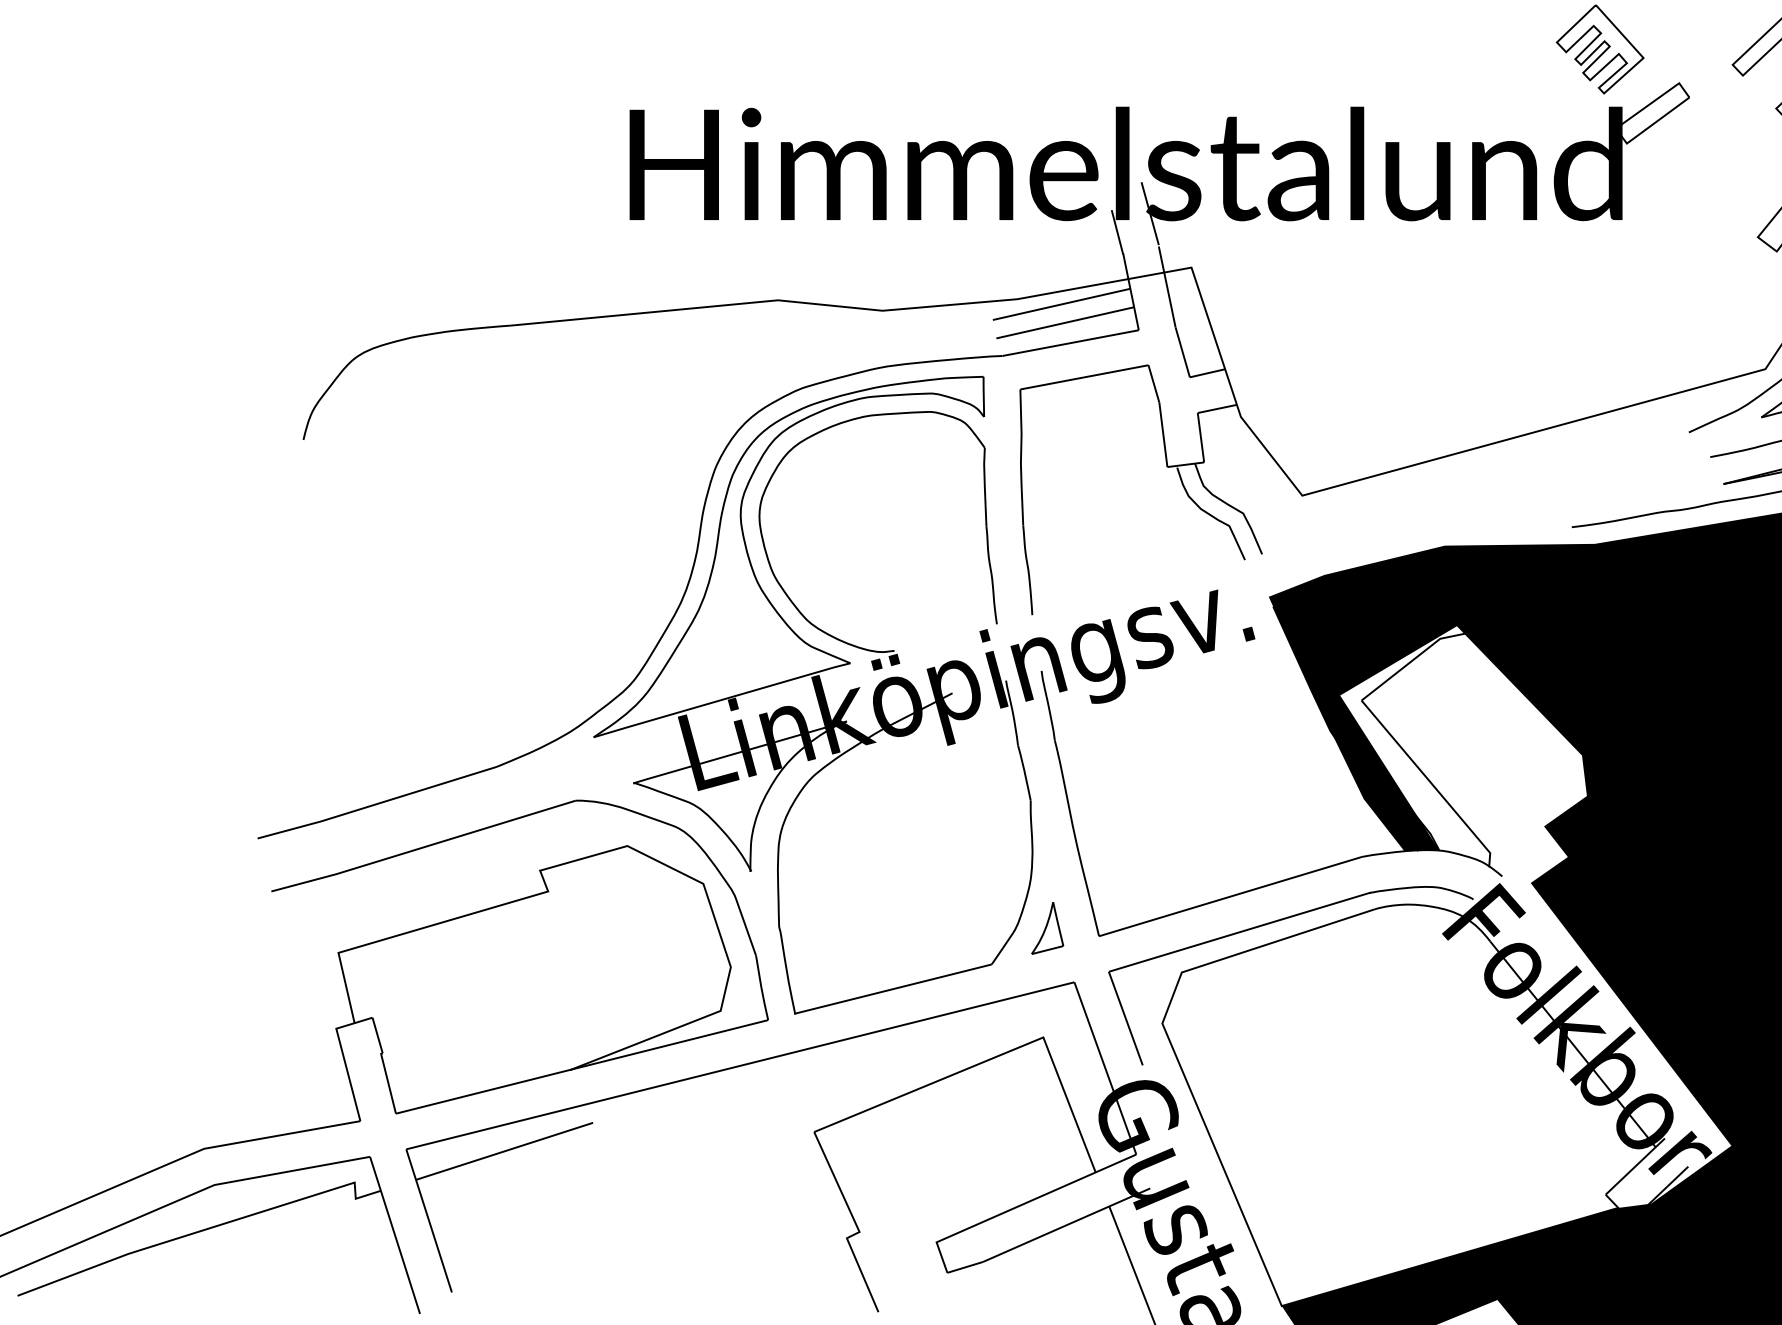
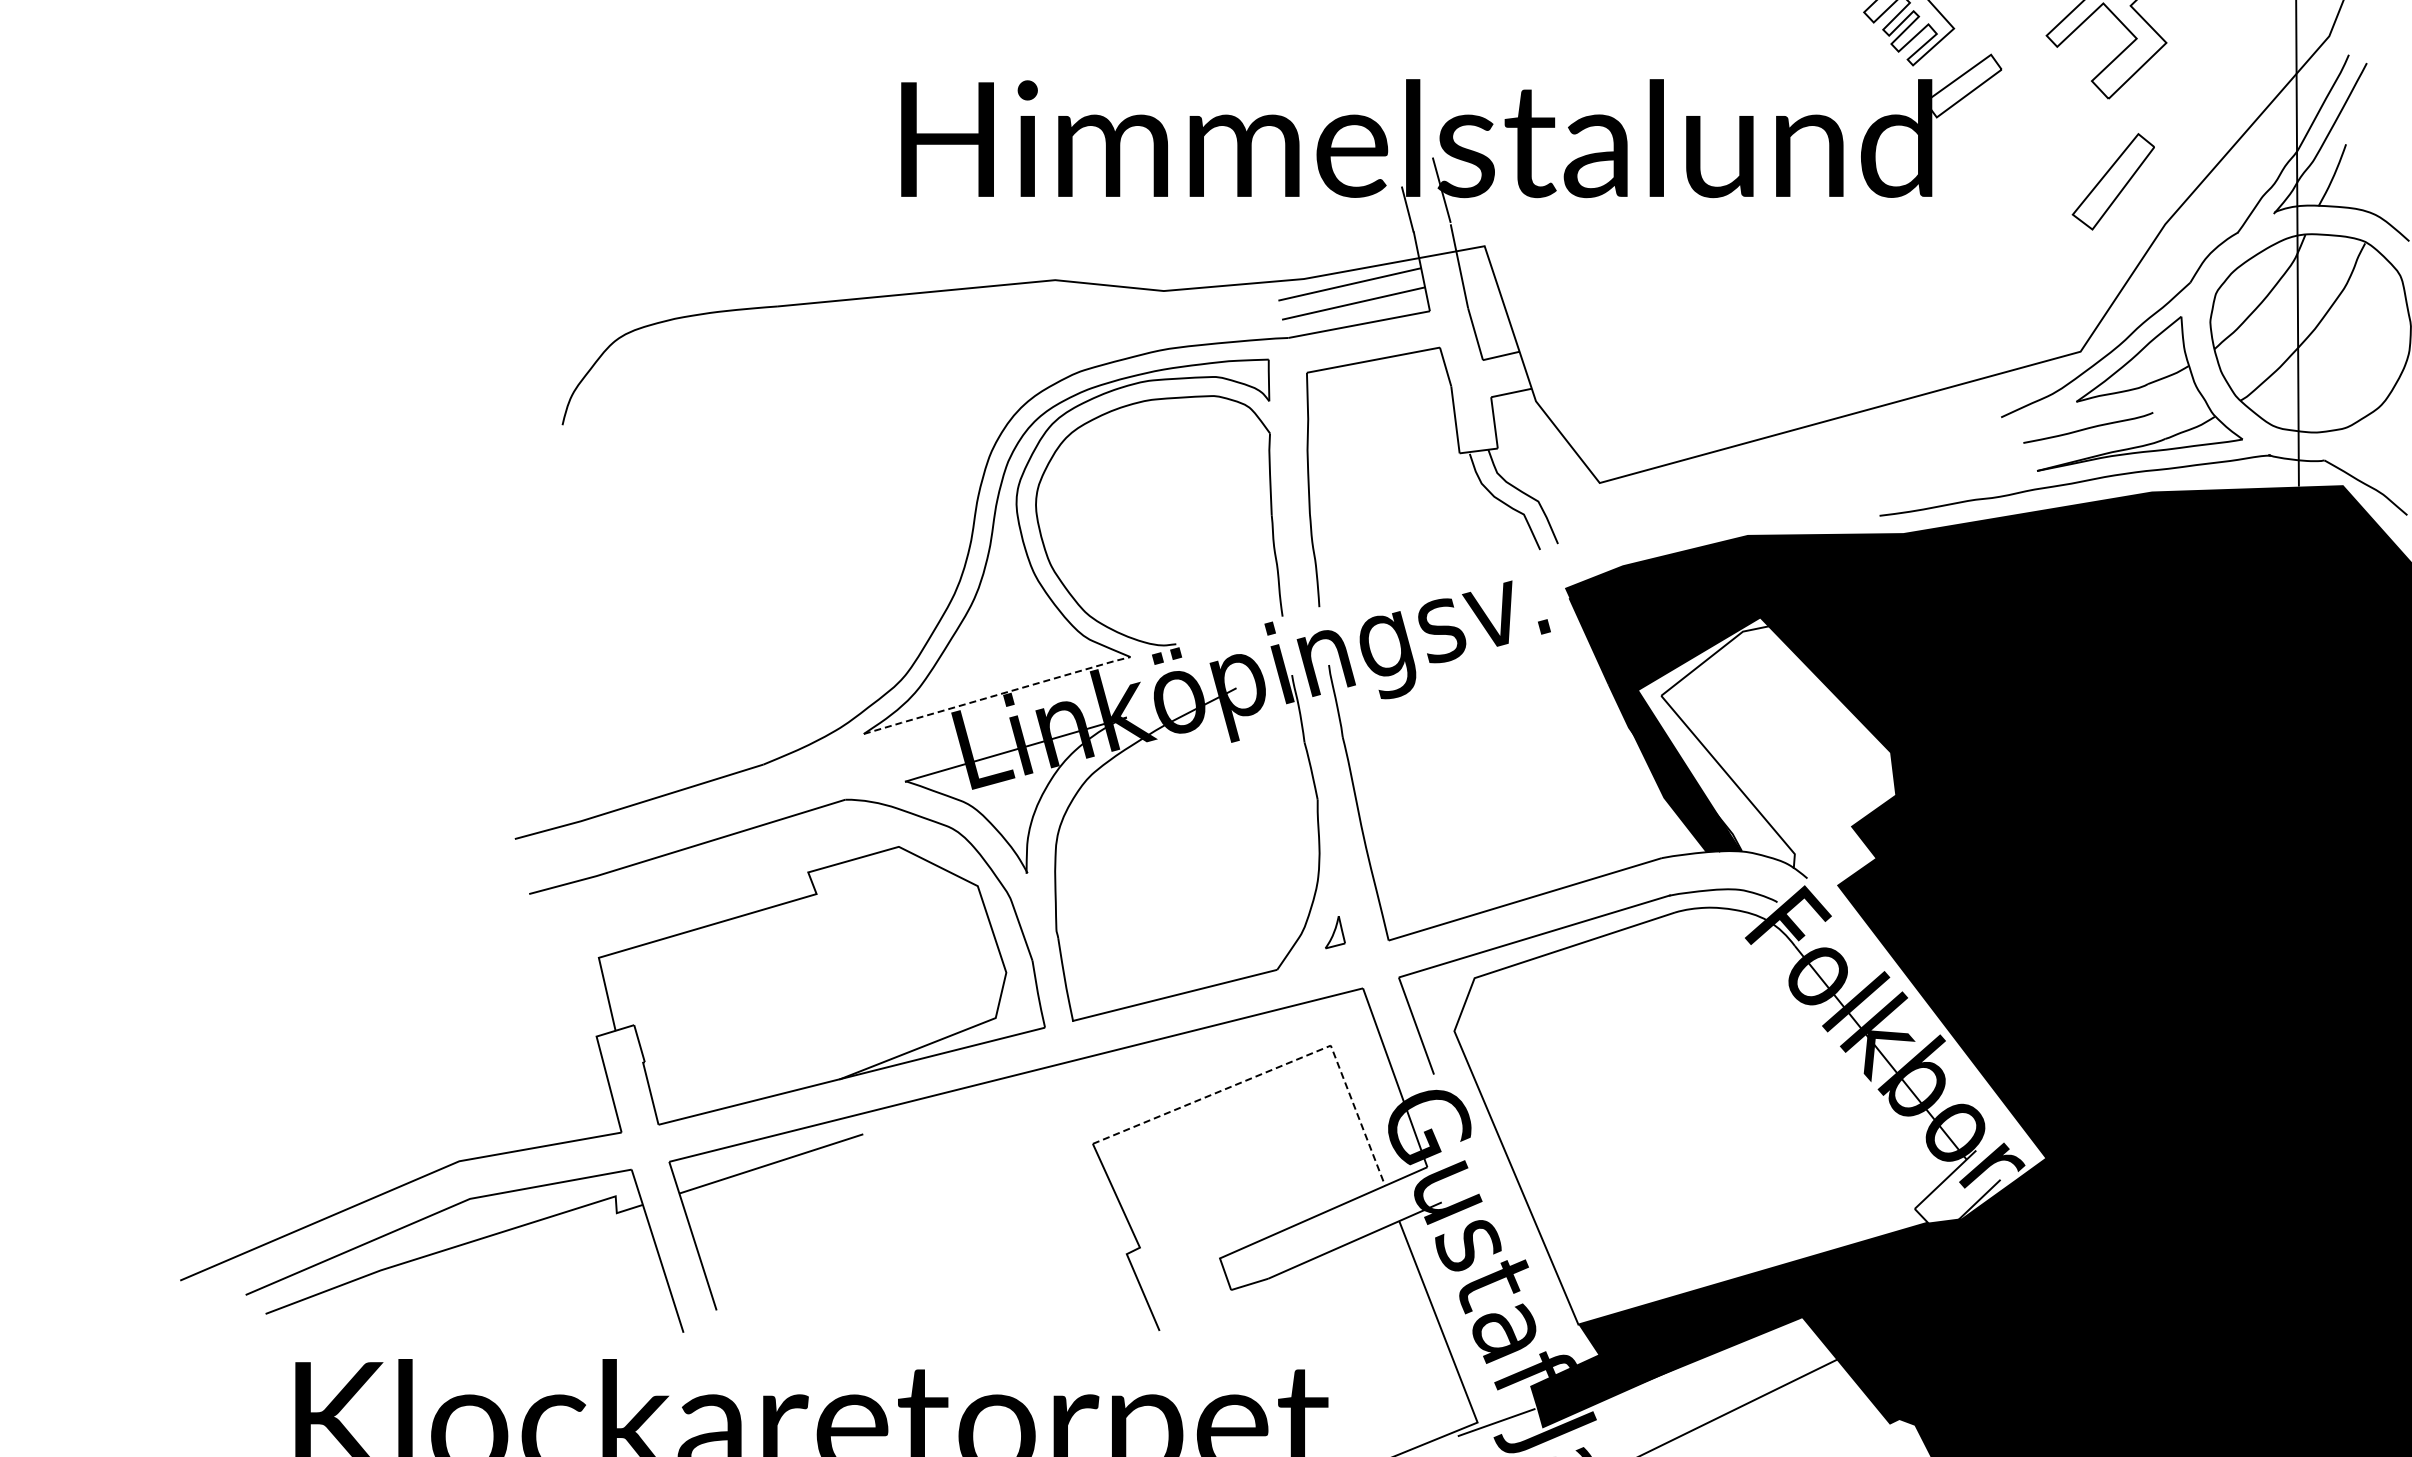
line: (722, 700) -> (997, 695), solid -> dashed
part: (1047, 928) -> (1335, 932), size x0.6
line: (995, 1056) -> (1281, 1065), solid -> dashed

